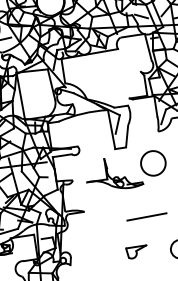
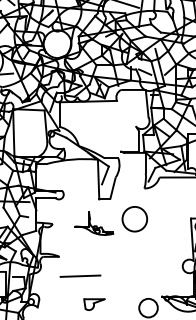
part: (113, 173) -> (93, 223), size x0.7
line: (146, 216) -> (80, 275), moved
part: (137, 252) -> (94, 304), moved

